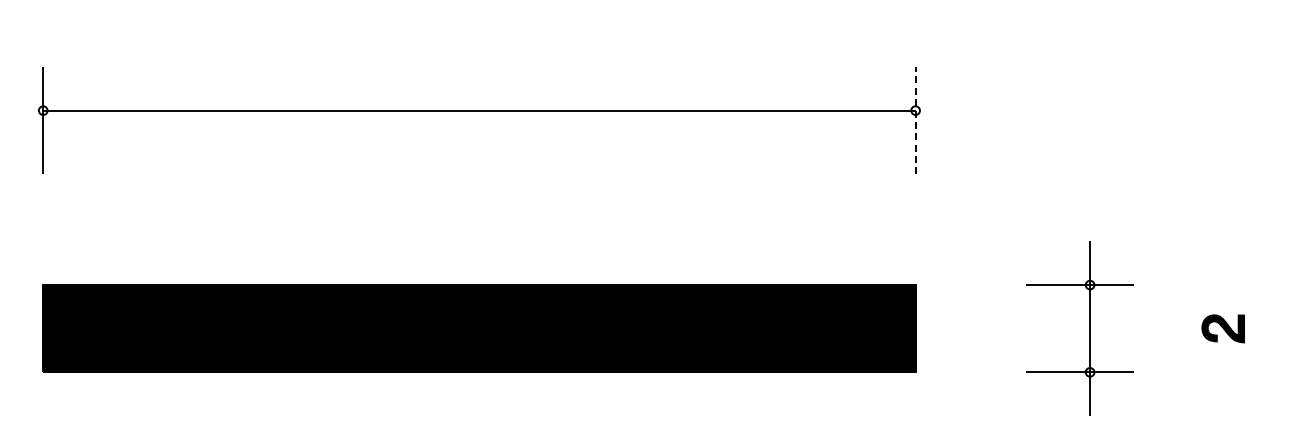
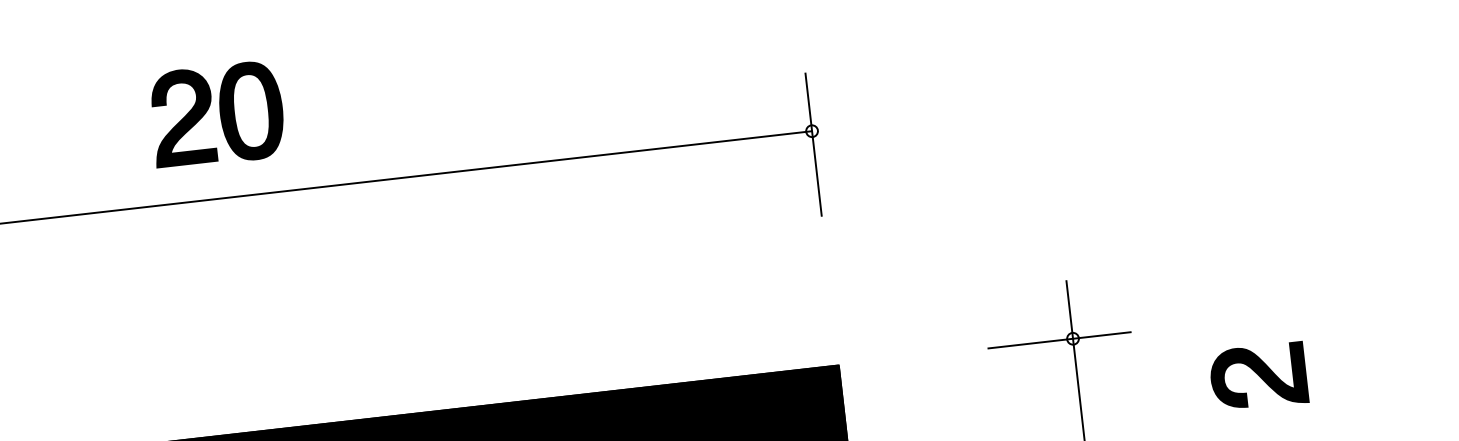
part: (479, 48) -> (216, 114), added
line: (915, 120) -> (813, 144), dashed -> solid
part: (1222, 328) -> (1257, 376), size x1.67

